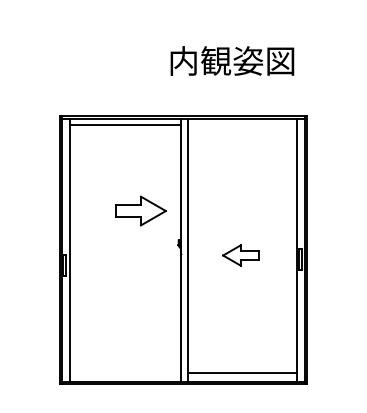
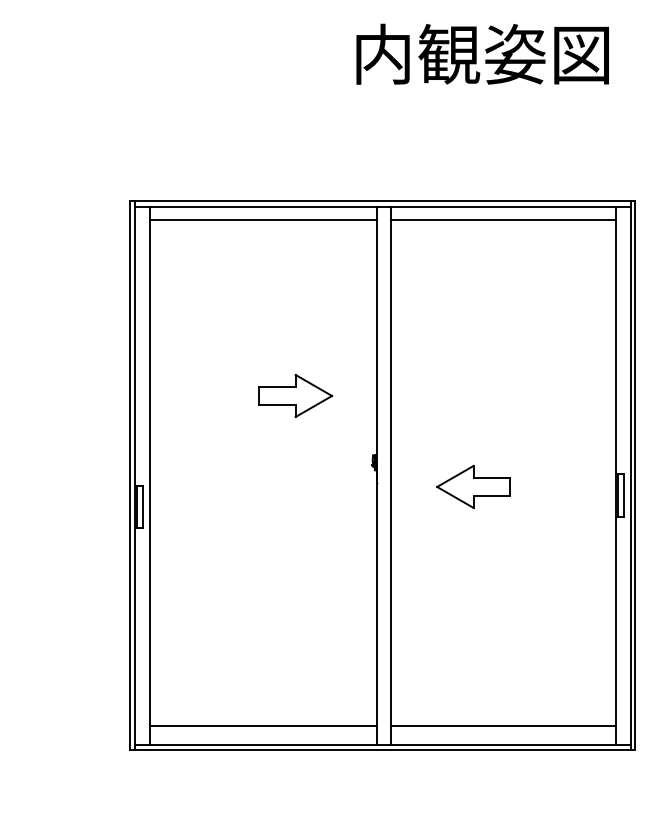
text: (232, 60) -> (482, 53), moved
line: (242, 125) -> (503, 220), added
part: (140, 210) -> (294, 394), size x0.71
part: (240, 255) -> (472, 486), moved
line: (124, 372) -> (261, 726), added

